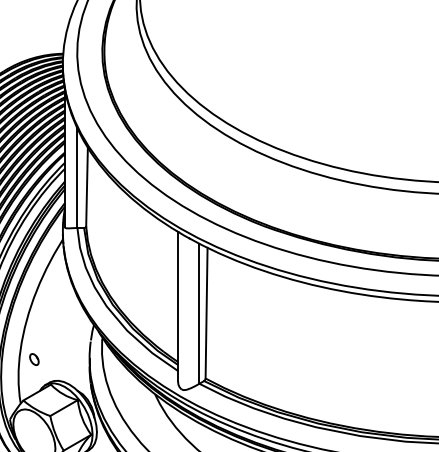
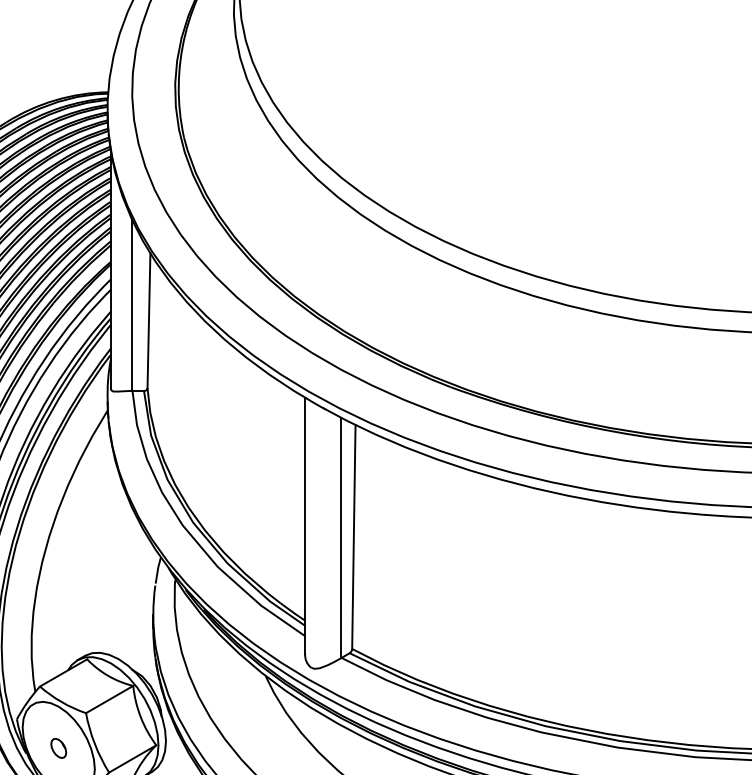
part: (34, 359) -> (58, 748), moved

